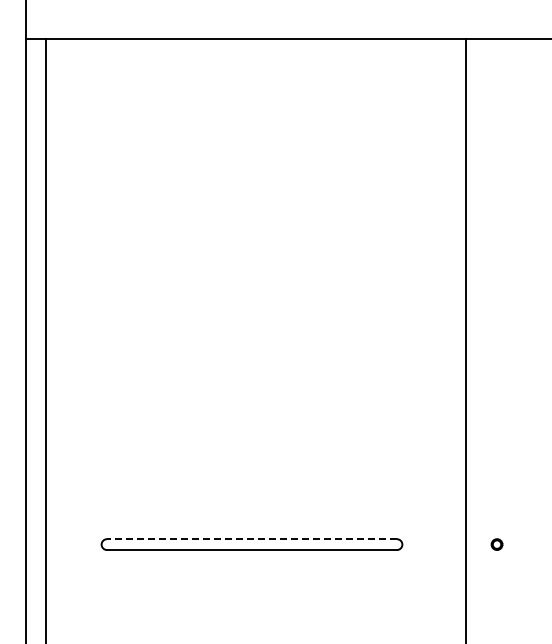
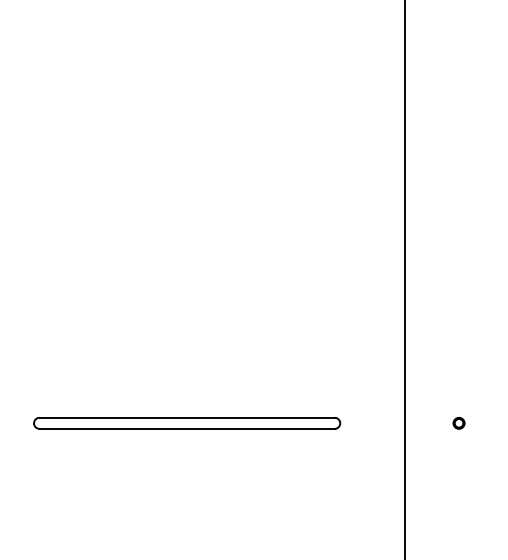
line: (252, 539) -> (187, 418), dashed -> solid
part: (496, 544) -> (458, 423), moved

